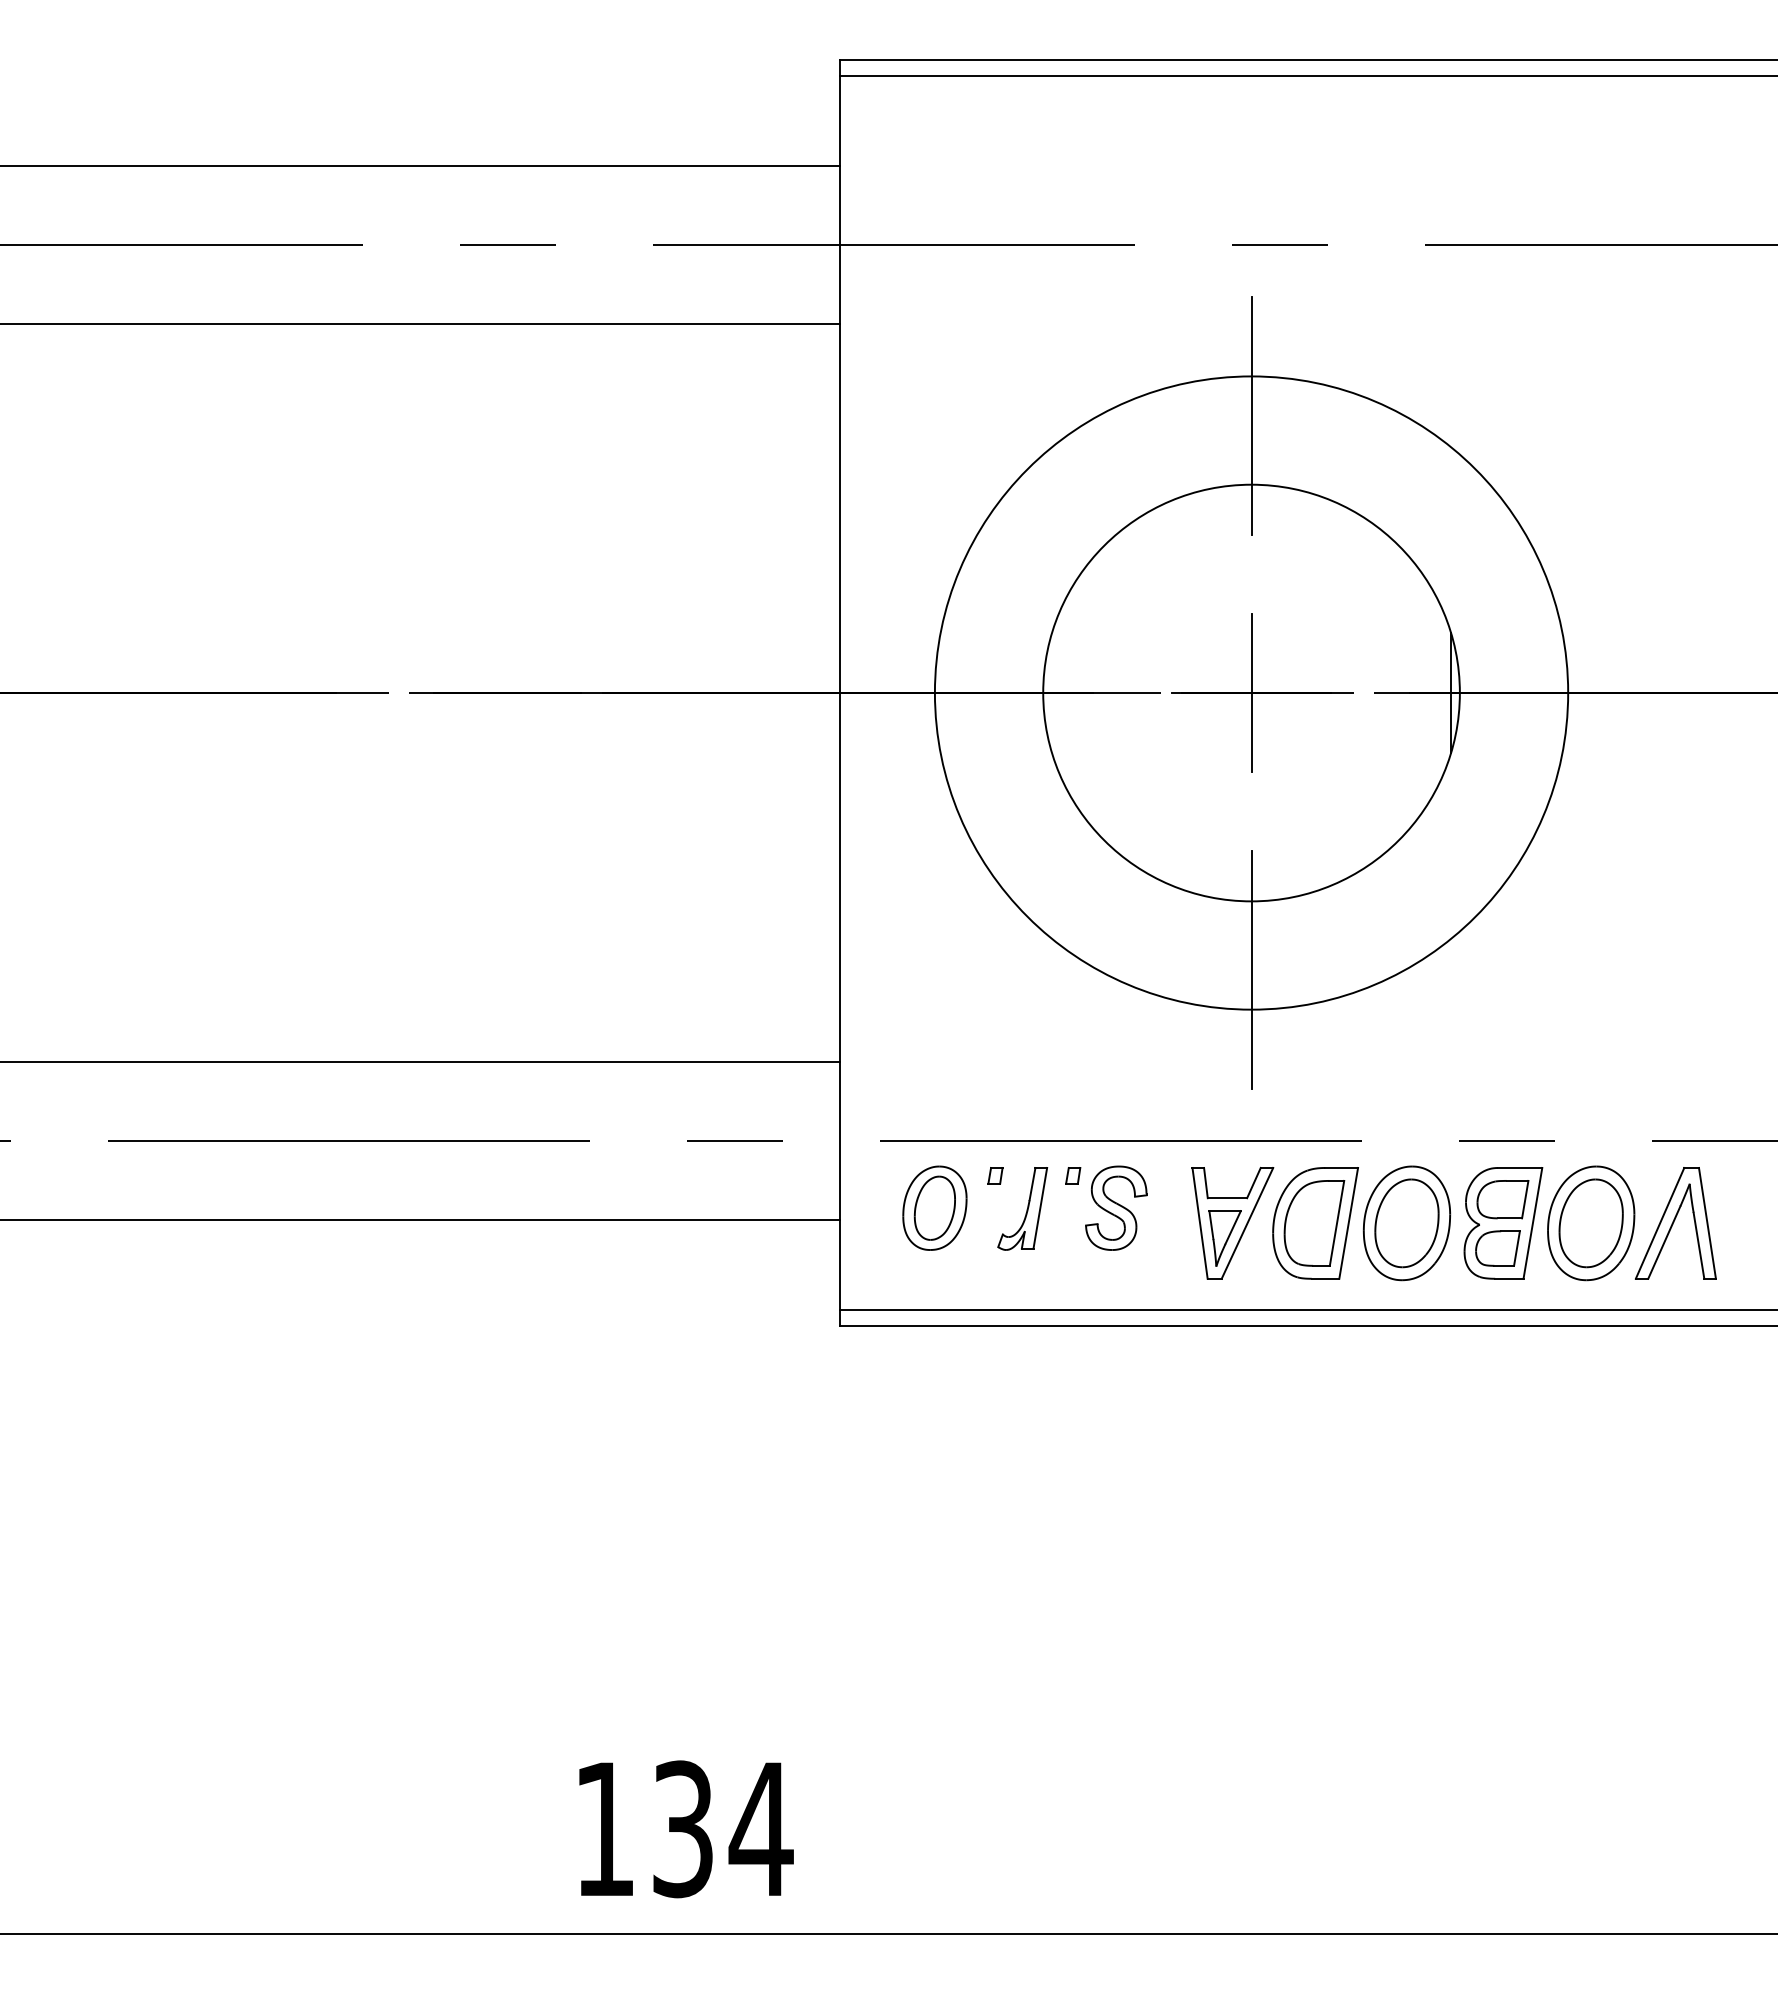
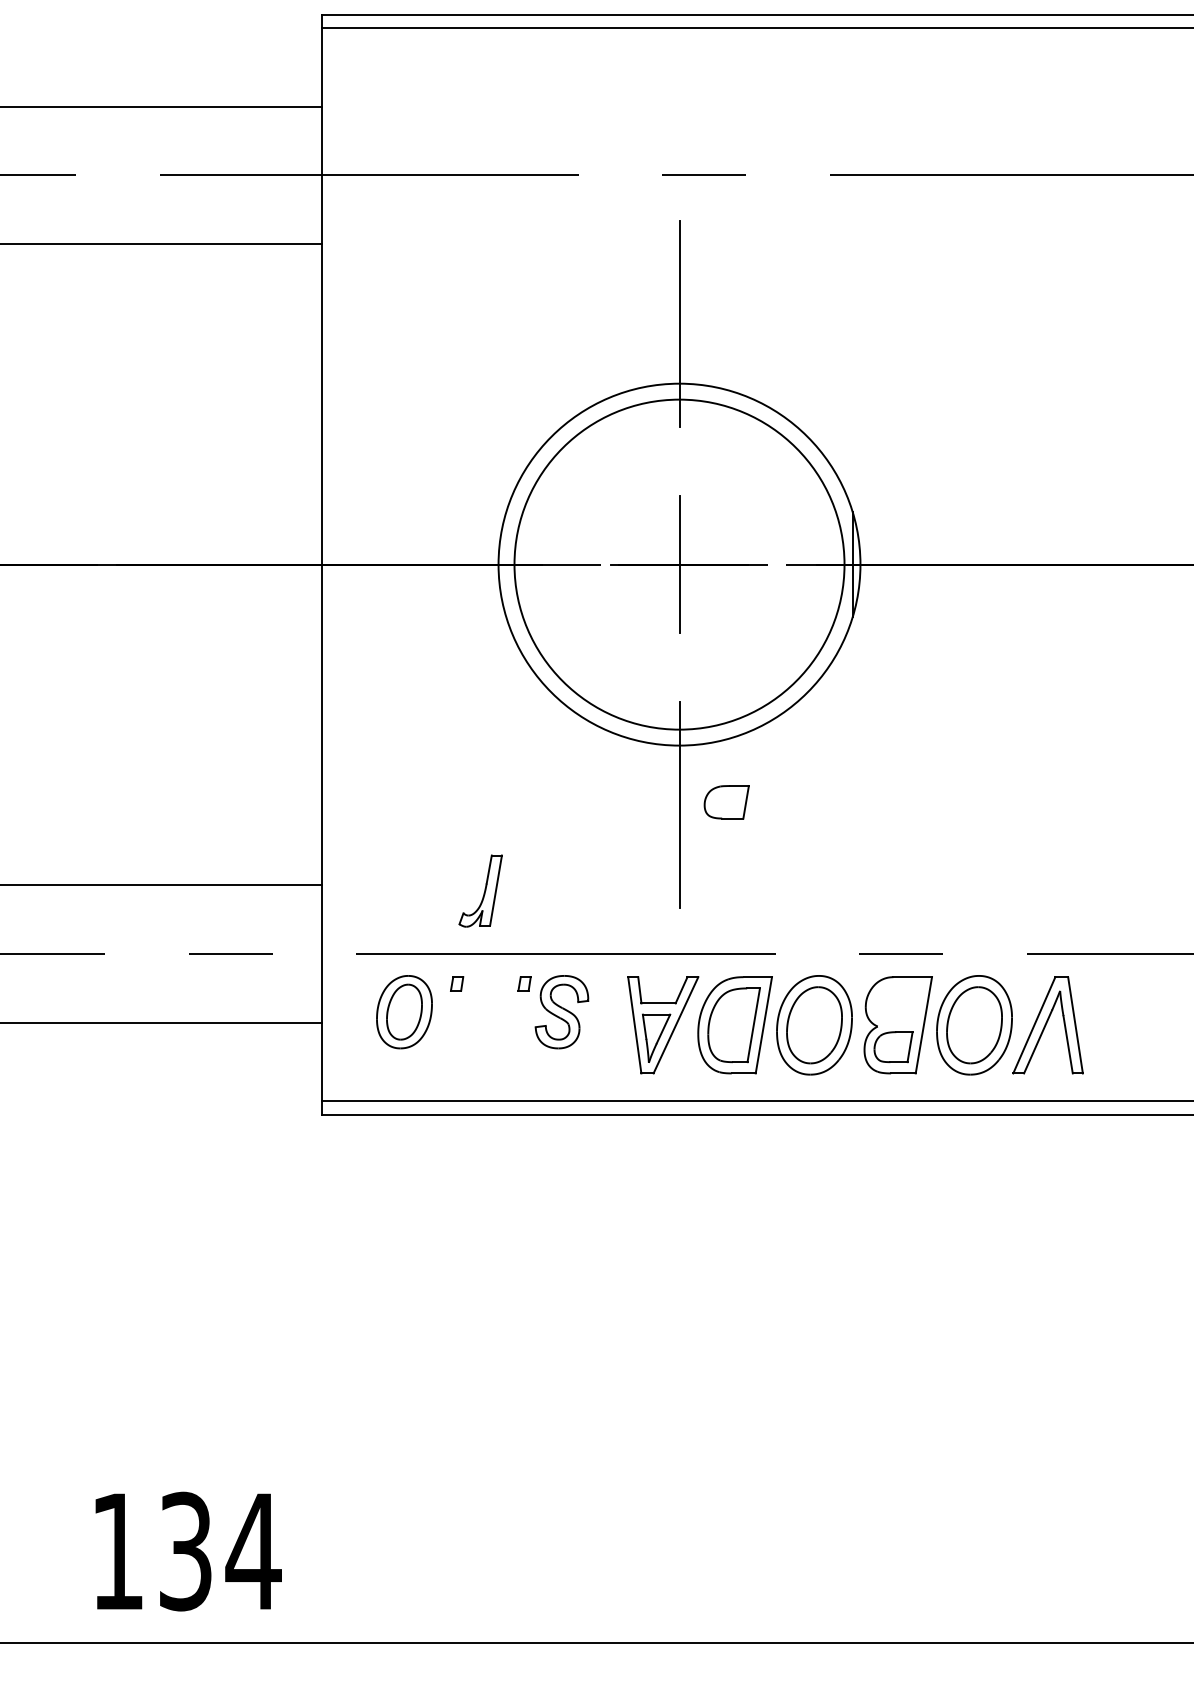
circle: (1251, 692) -> (679, 564), size x0.6
part: (1502, 1199) -> (726, 802), moved
part: (1022, 1208) -> (480, 890), moved

